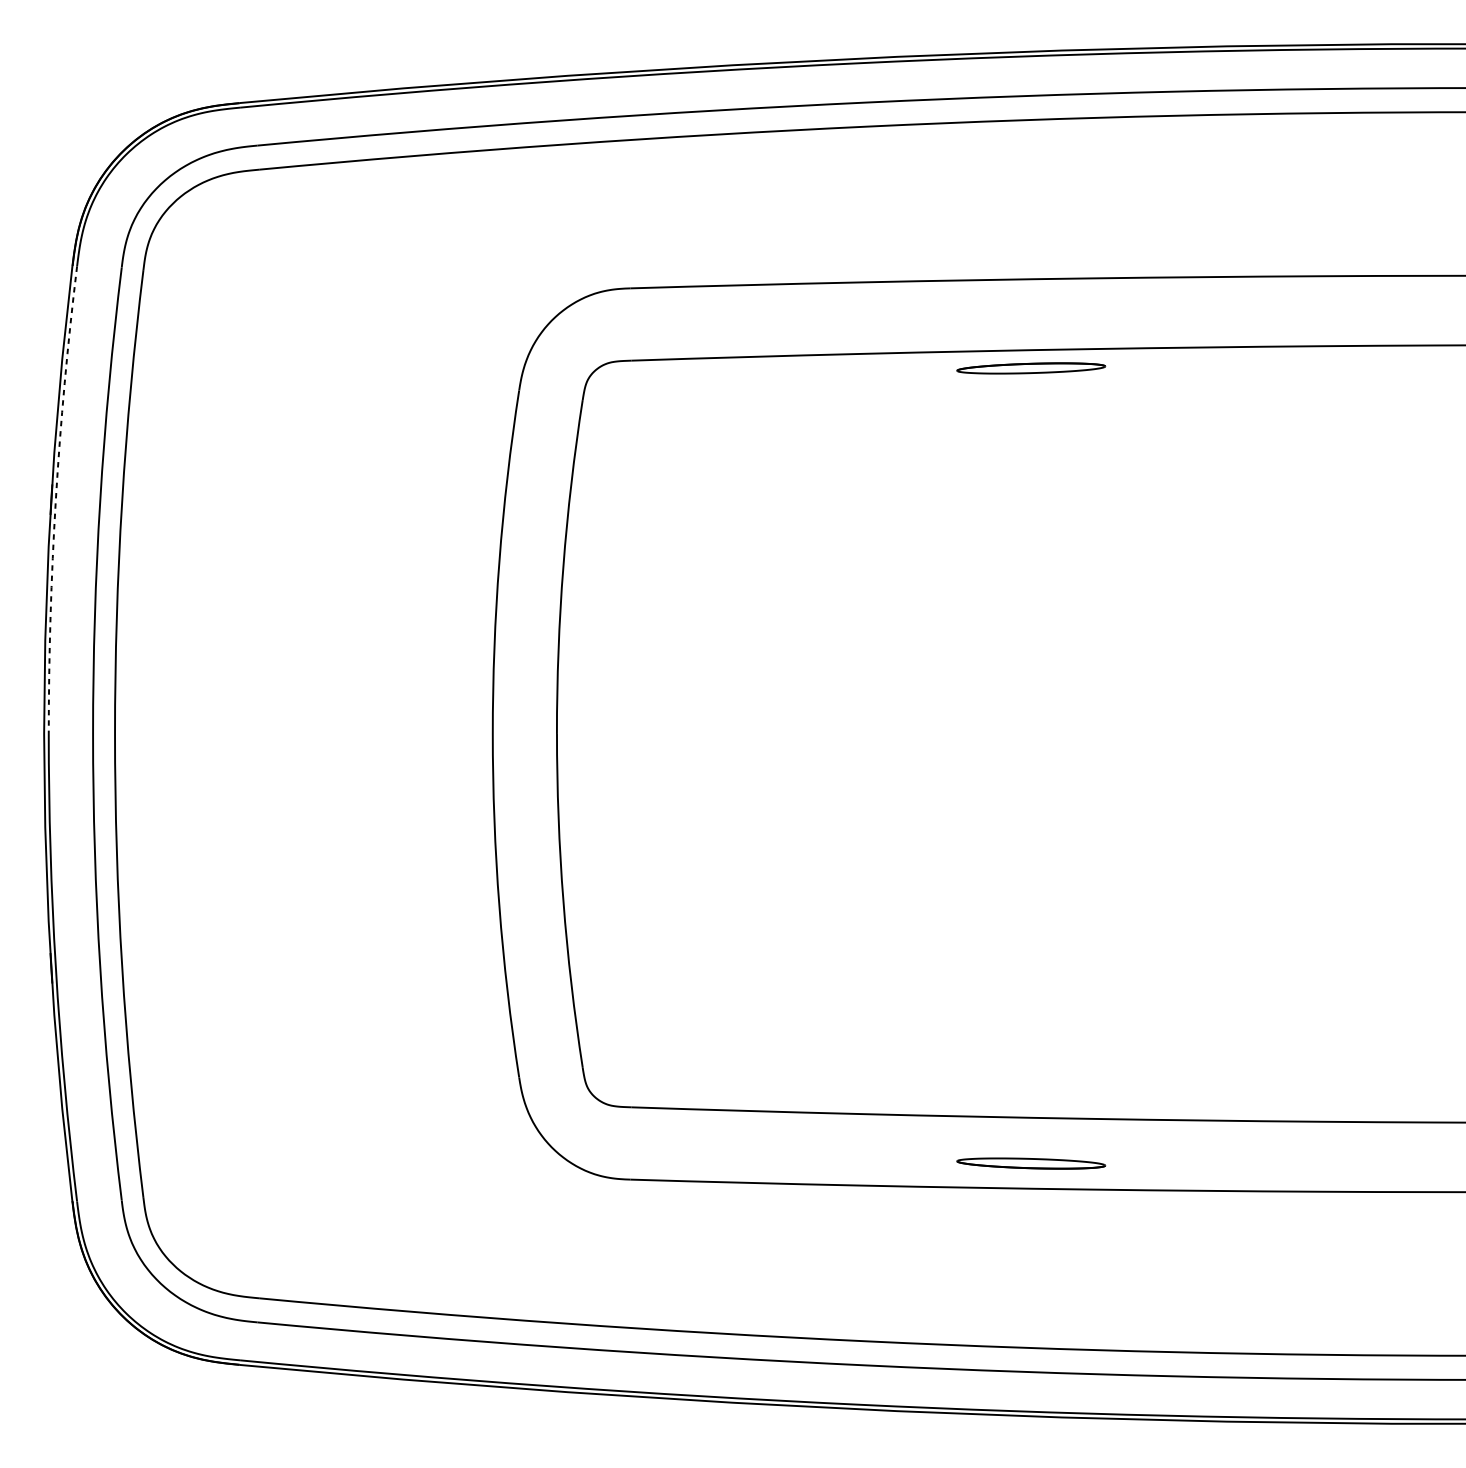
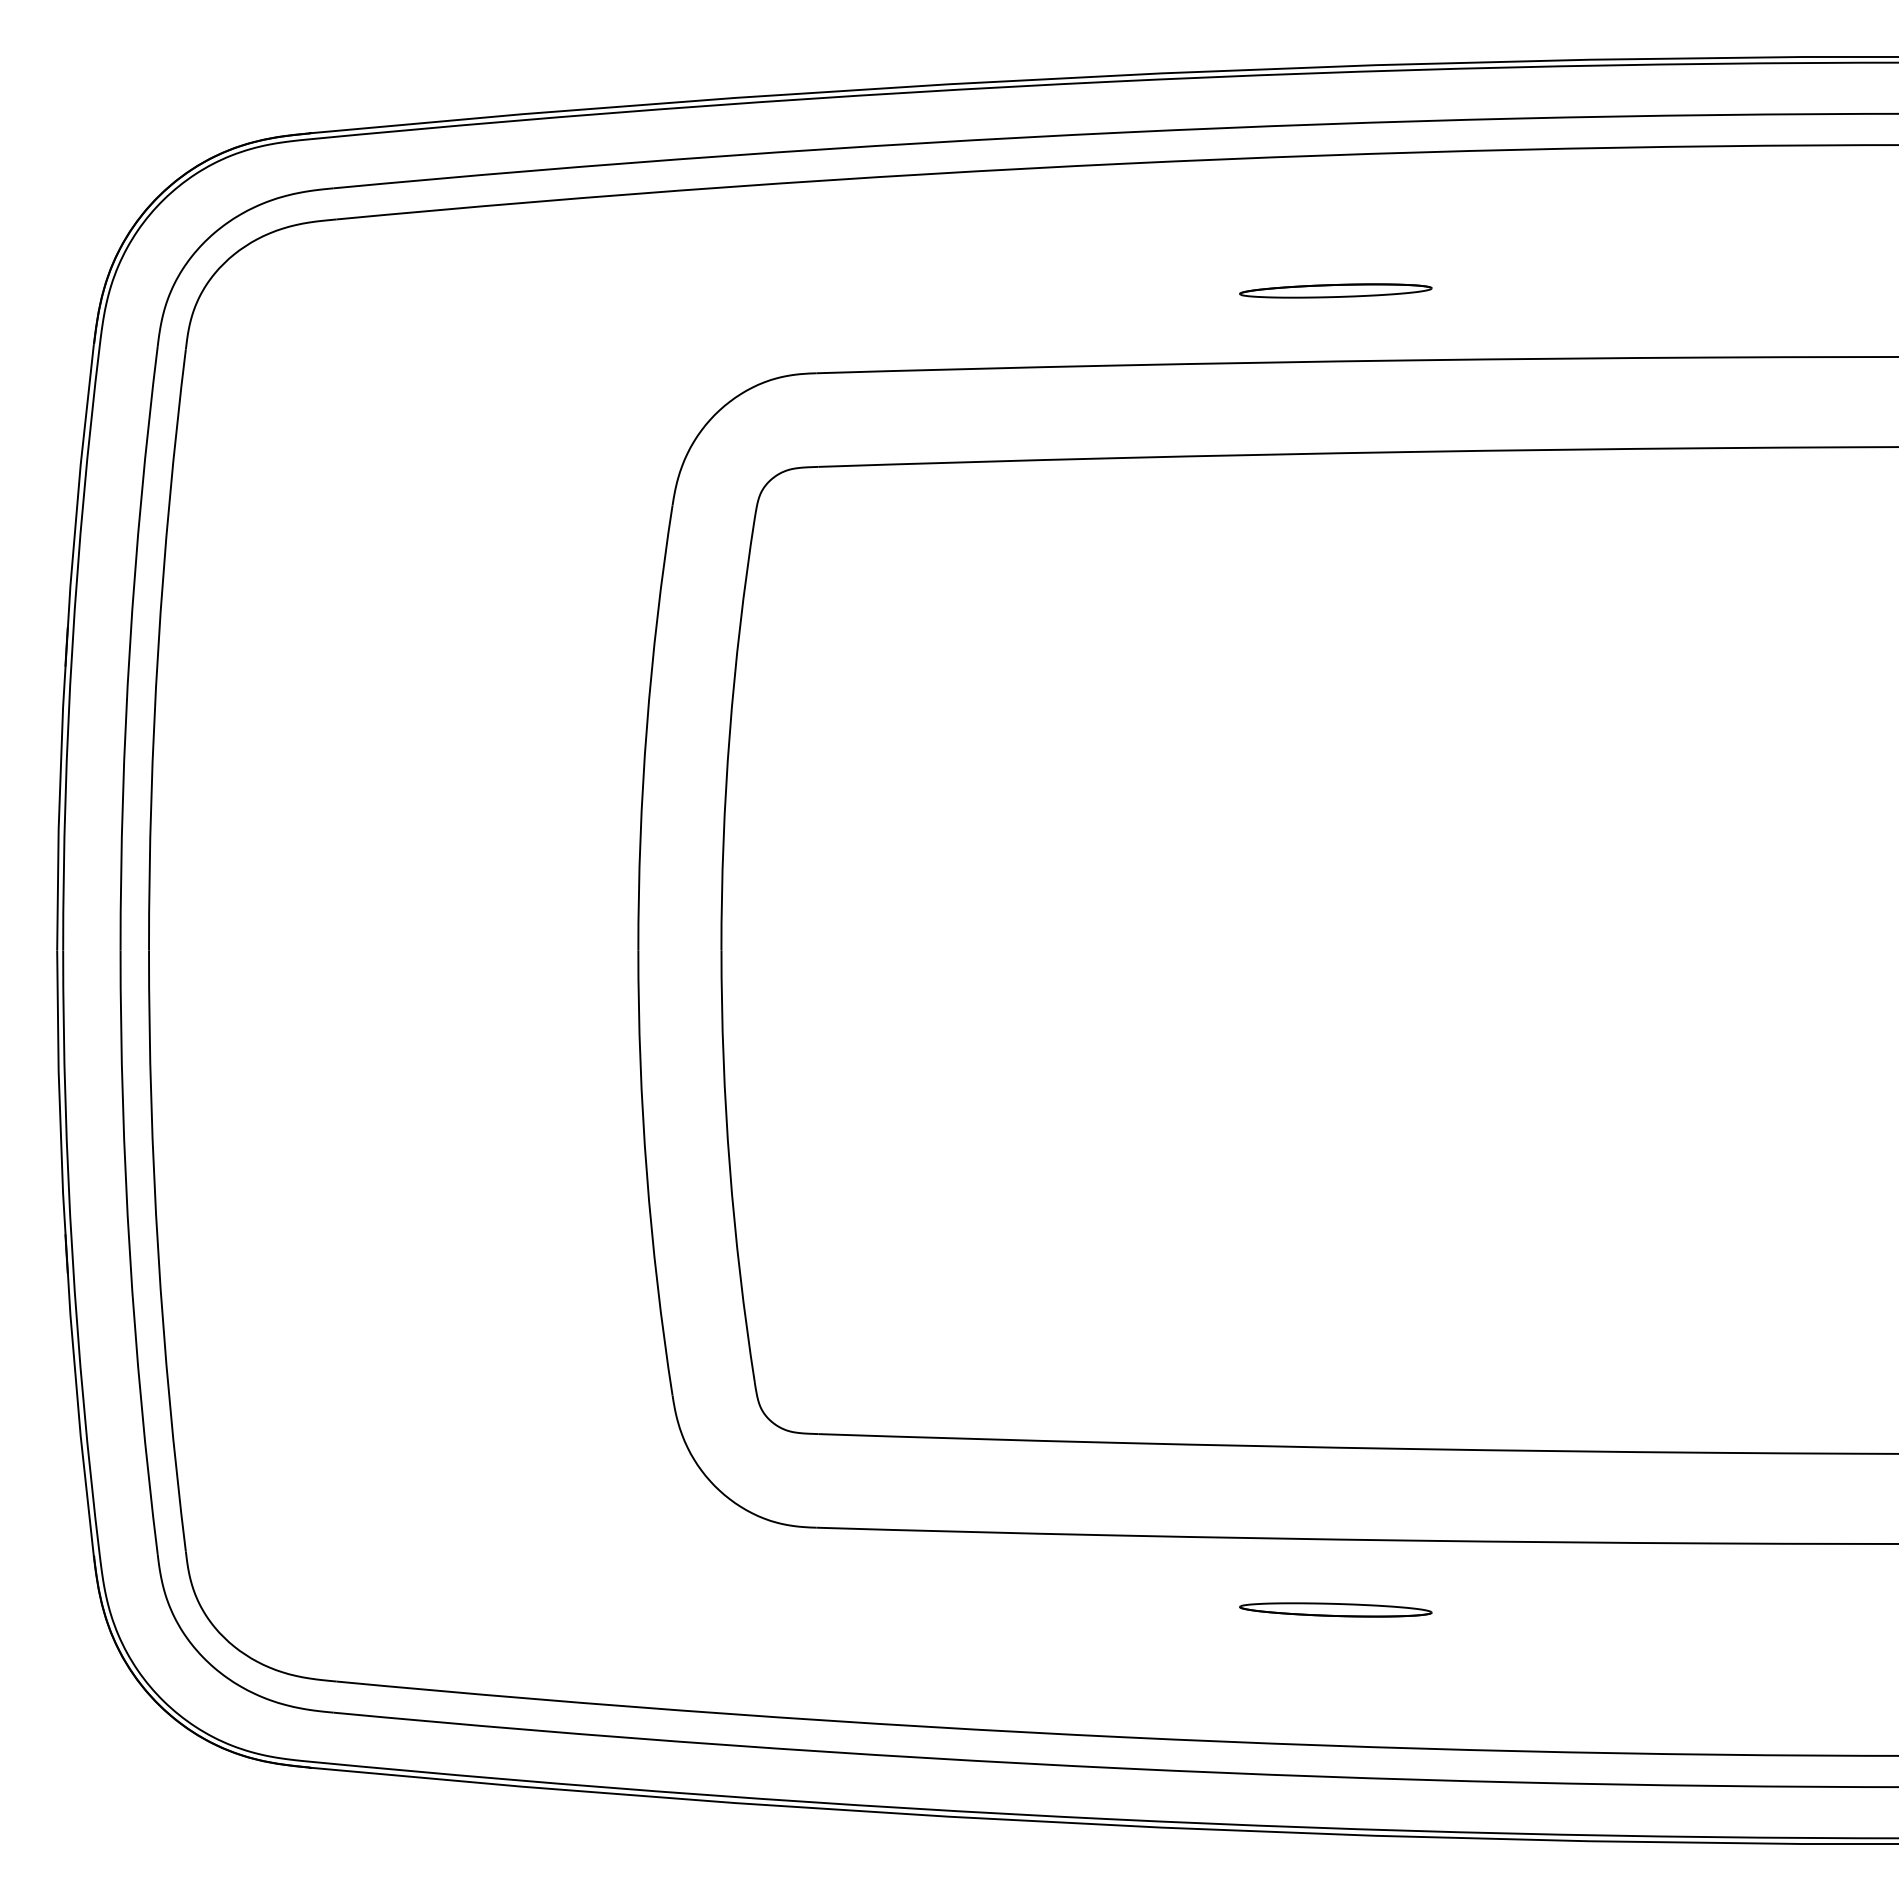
part: (1030, 368) -> (1335, 290), moved
arc: (55, 500) -> (72, 647), dashed -> solid
part: (1030, 1163) -> (1335, 1609), moved

